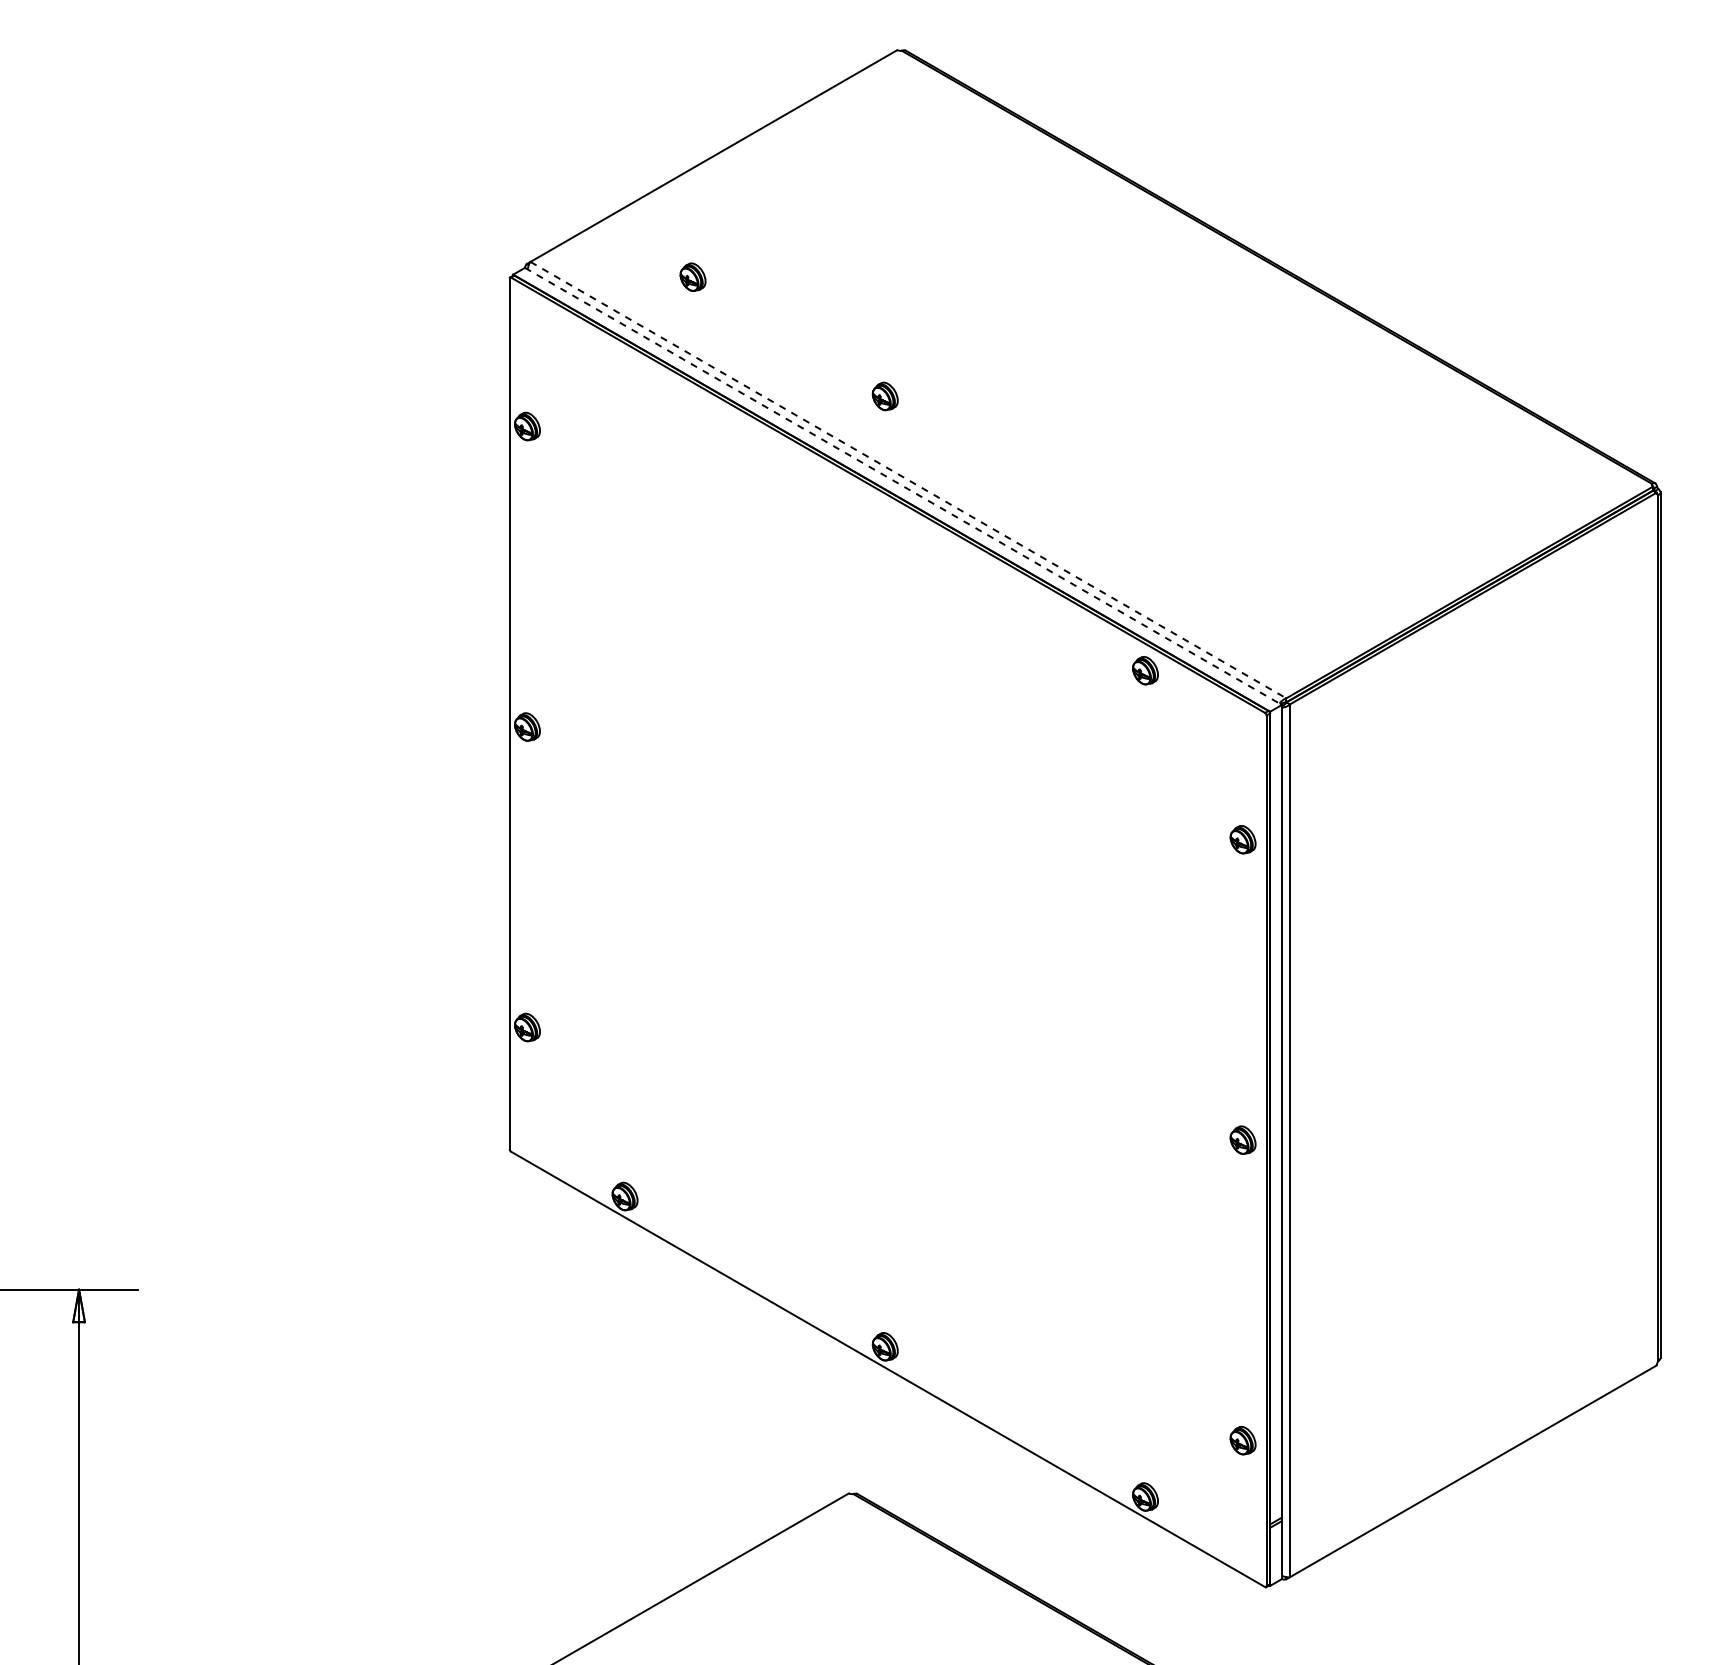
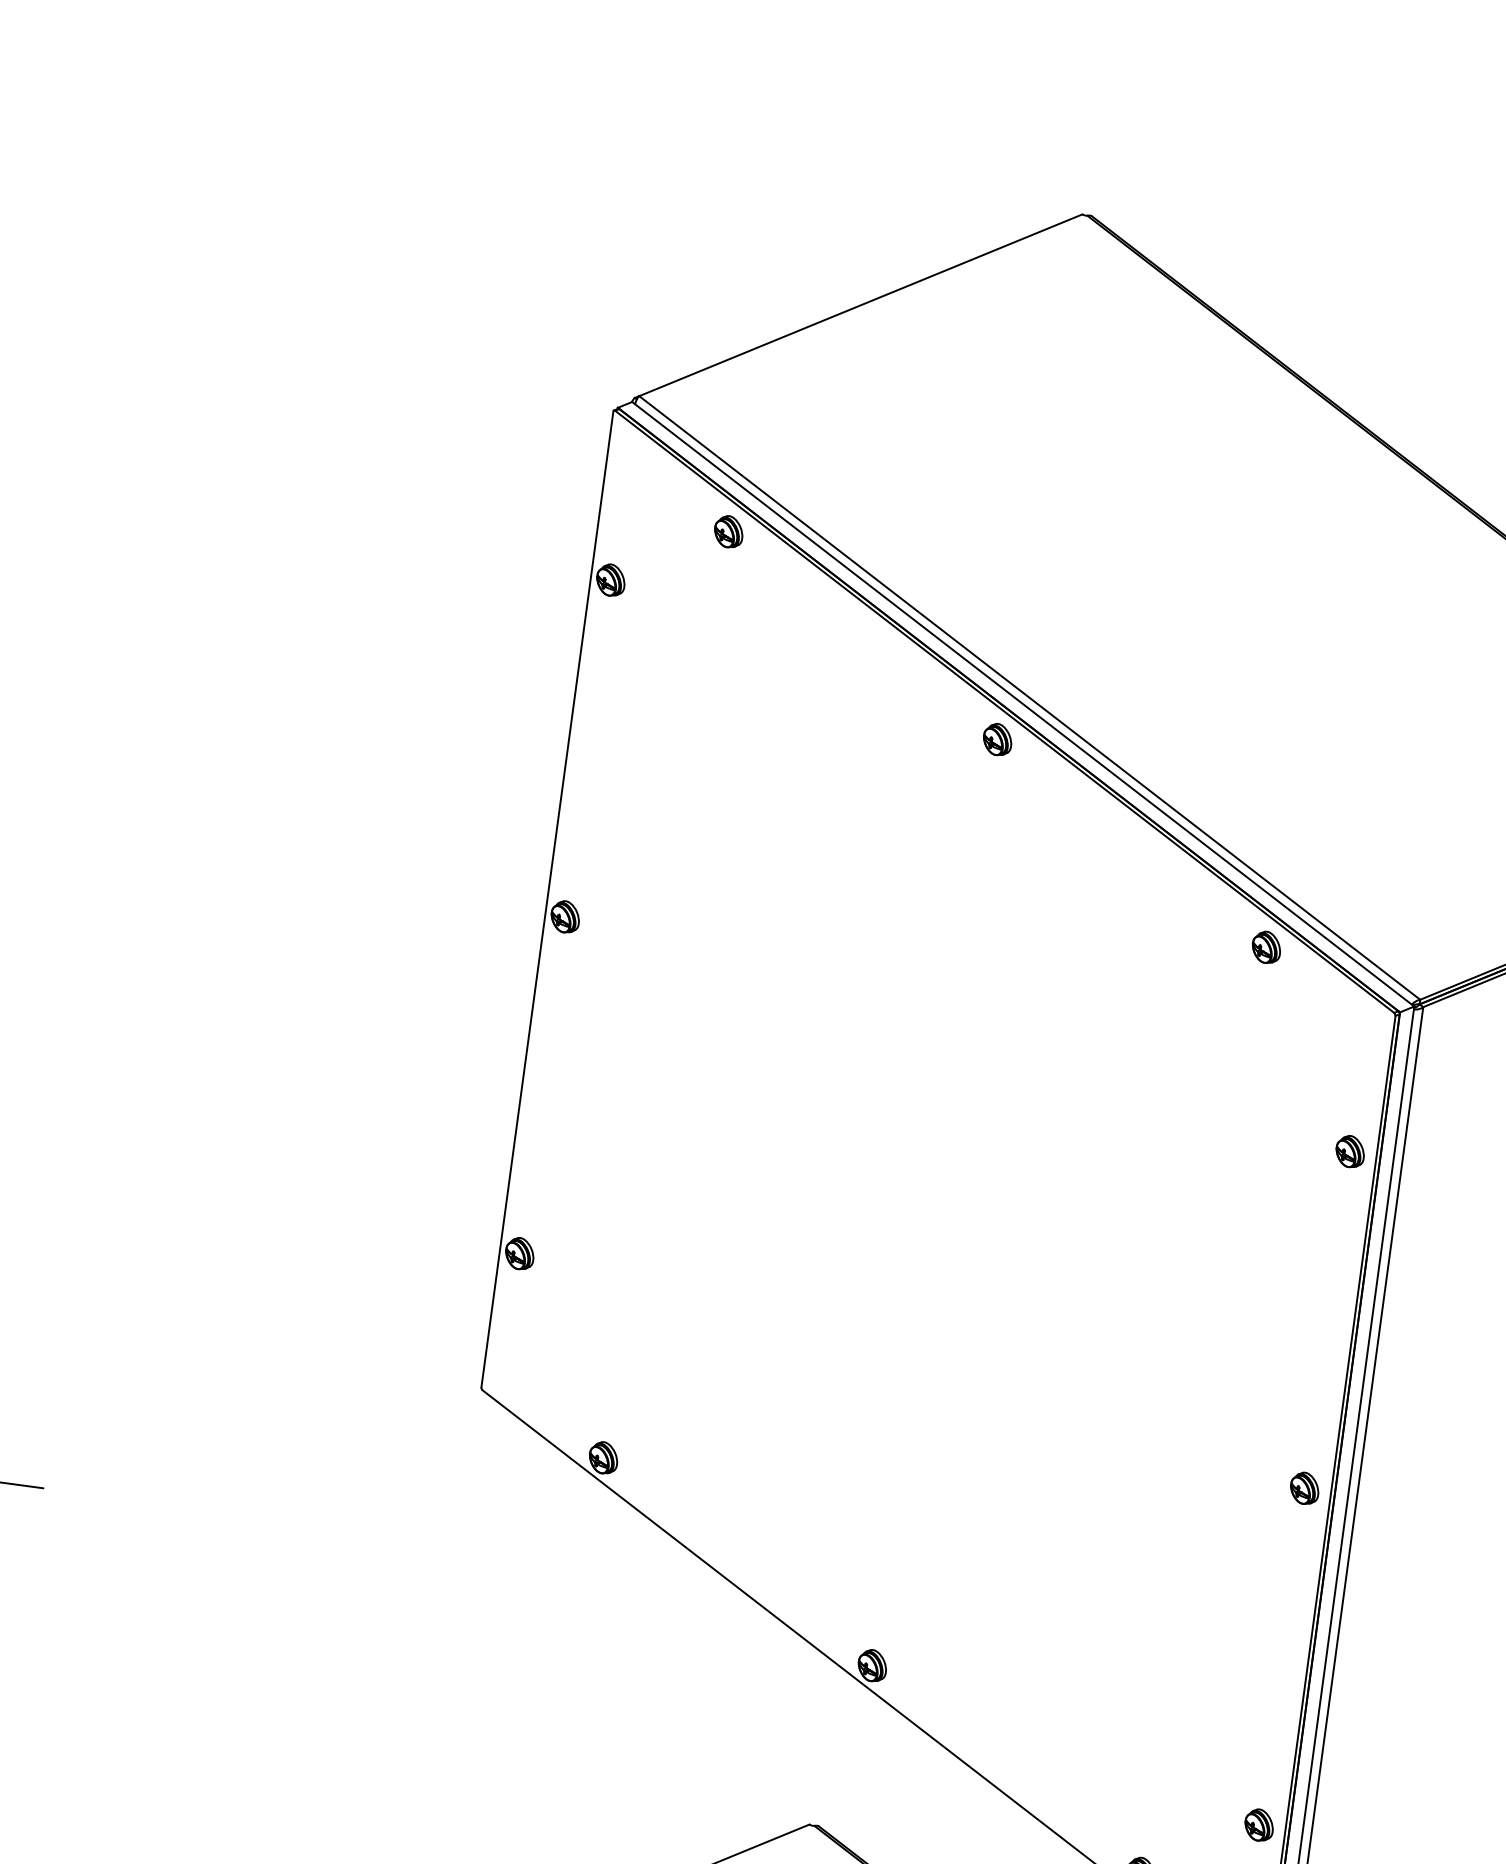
part: (692, 276) -> (728, 530), moved
part: (884, 396) -> (996, 739), moved
line: (908, 480) -> (1029, 698), dashed -> solid
line: (903, 486) -> (1023, 704), dashed -> solid

